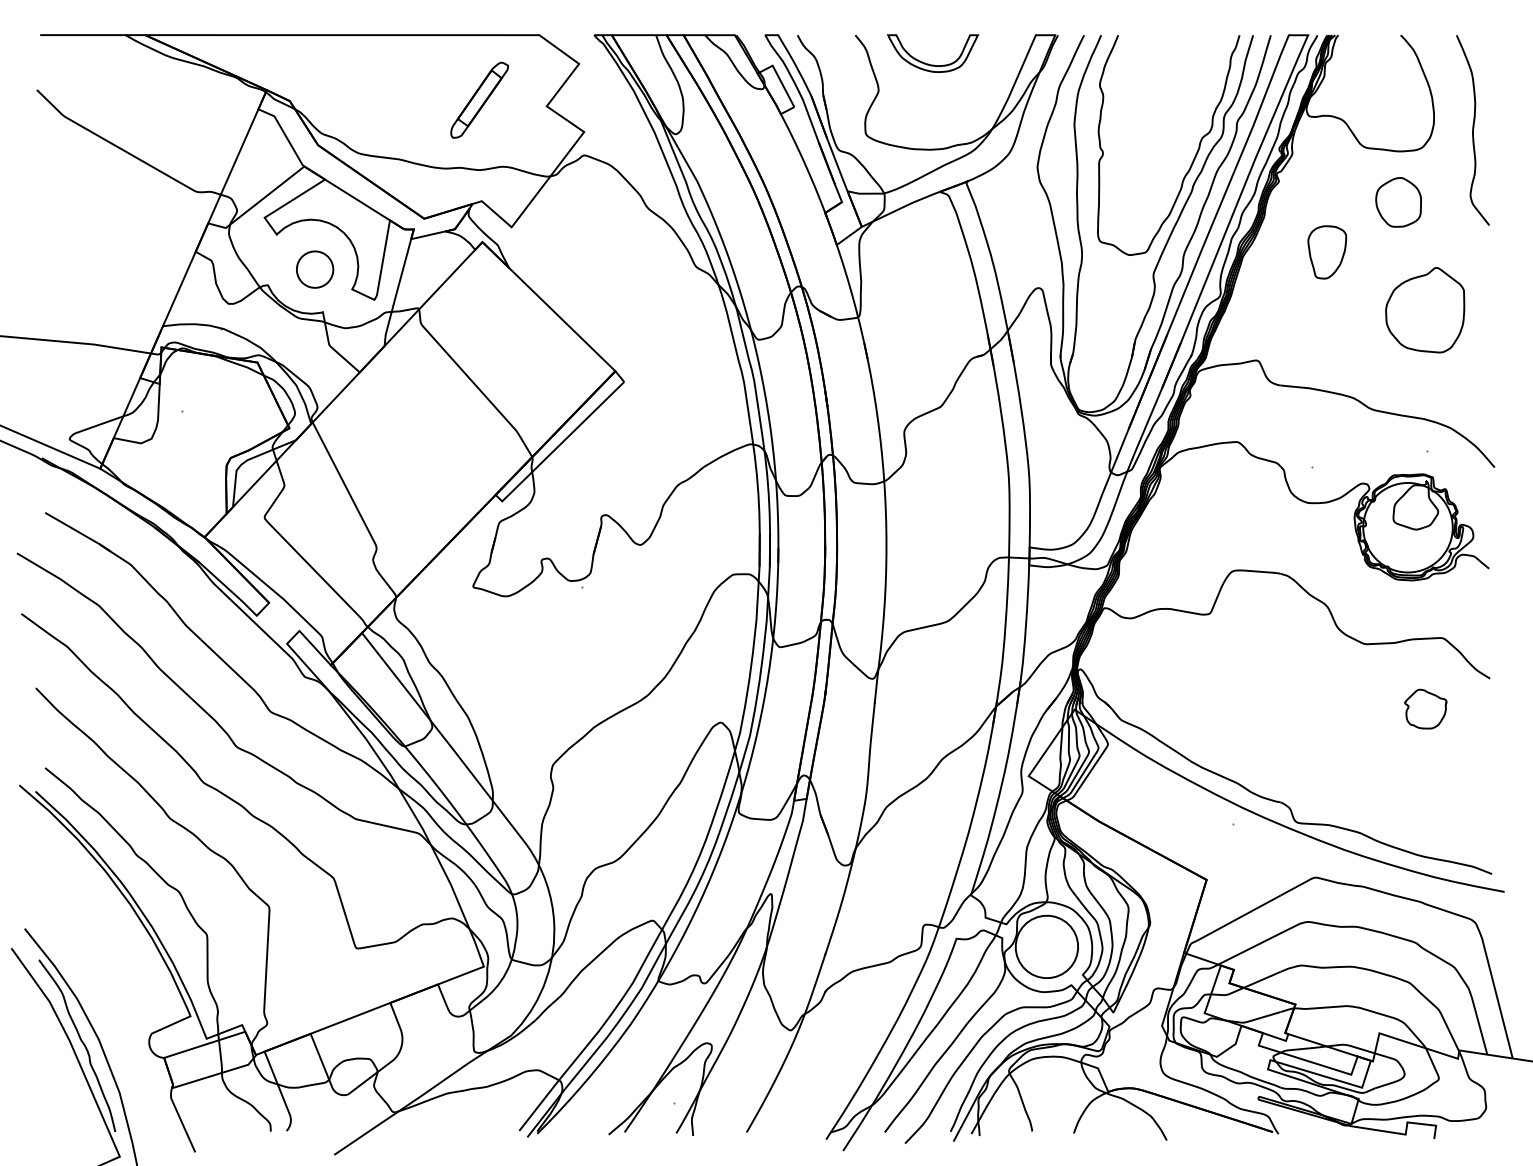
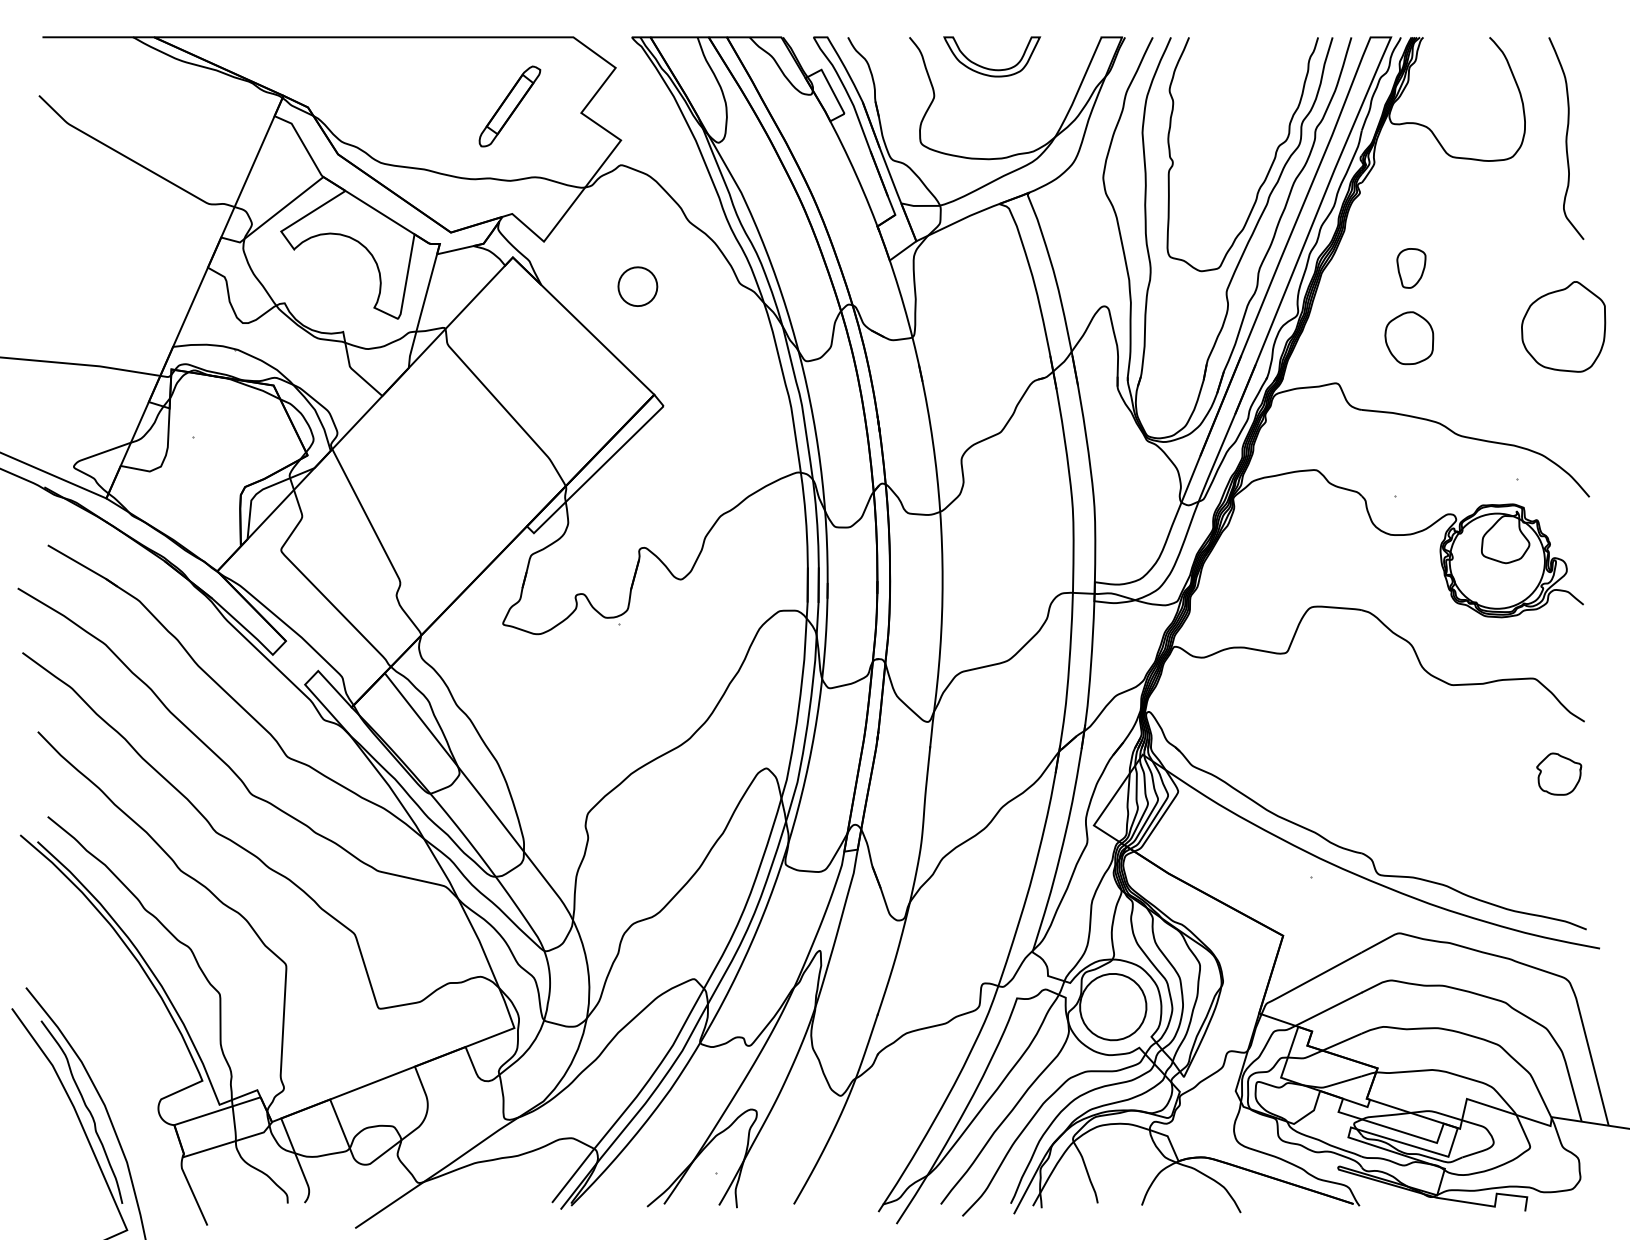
part: (1398, 202) -> (1409, 338), moved
part: (1327, 252) -> (1411, 268), size x0.7
part: (314, 269) -> (637, 286), moved
part: (1425, 309) -> (1563, 326), moved
part: (1426, 708) -> (1559, 773), moved

